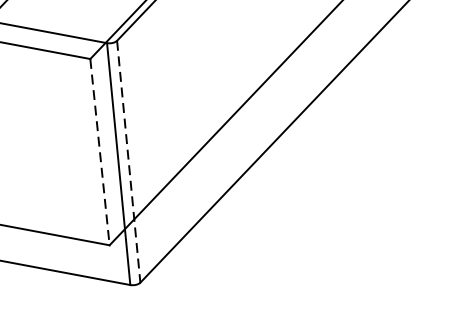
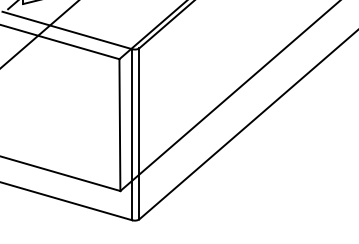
line: (99, 152) -> (119, 125), dashed -> solid
line: (128, 161) -> (139, 133), dashed -> solid

